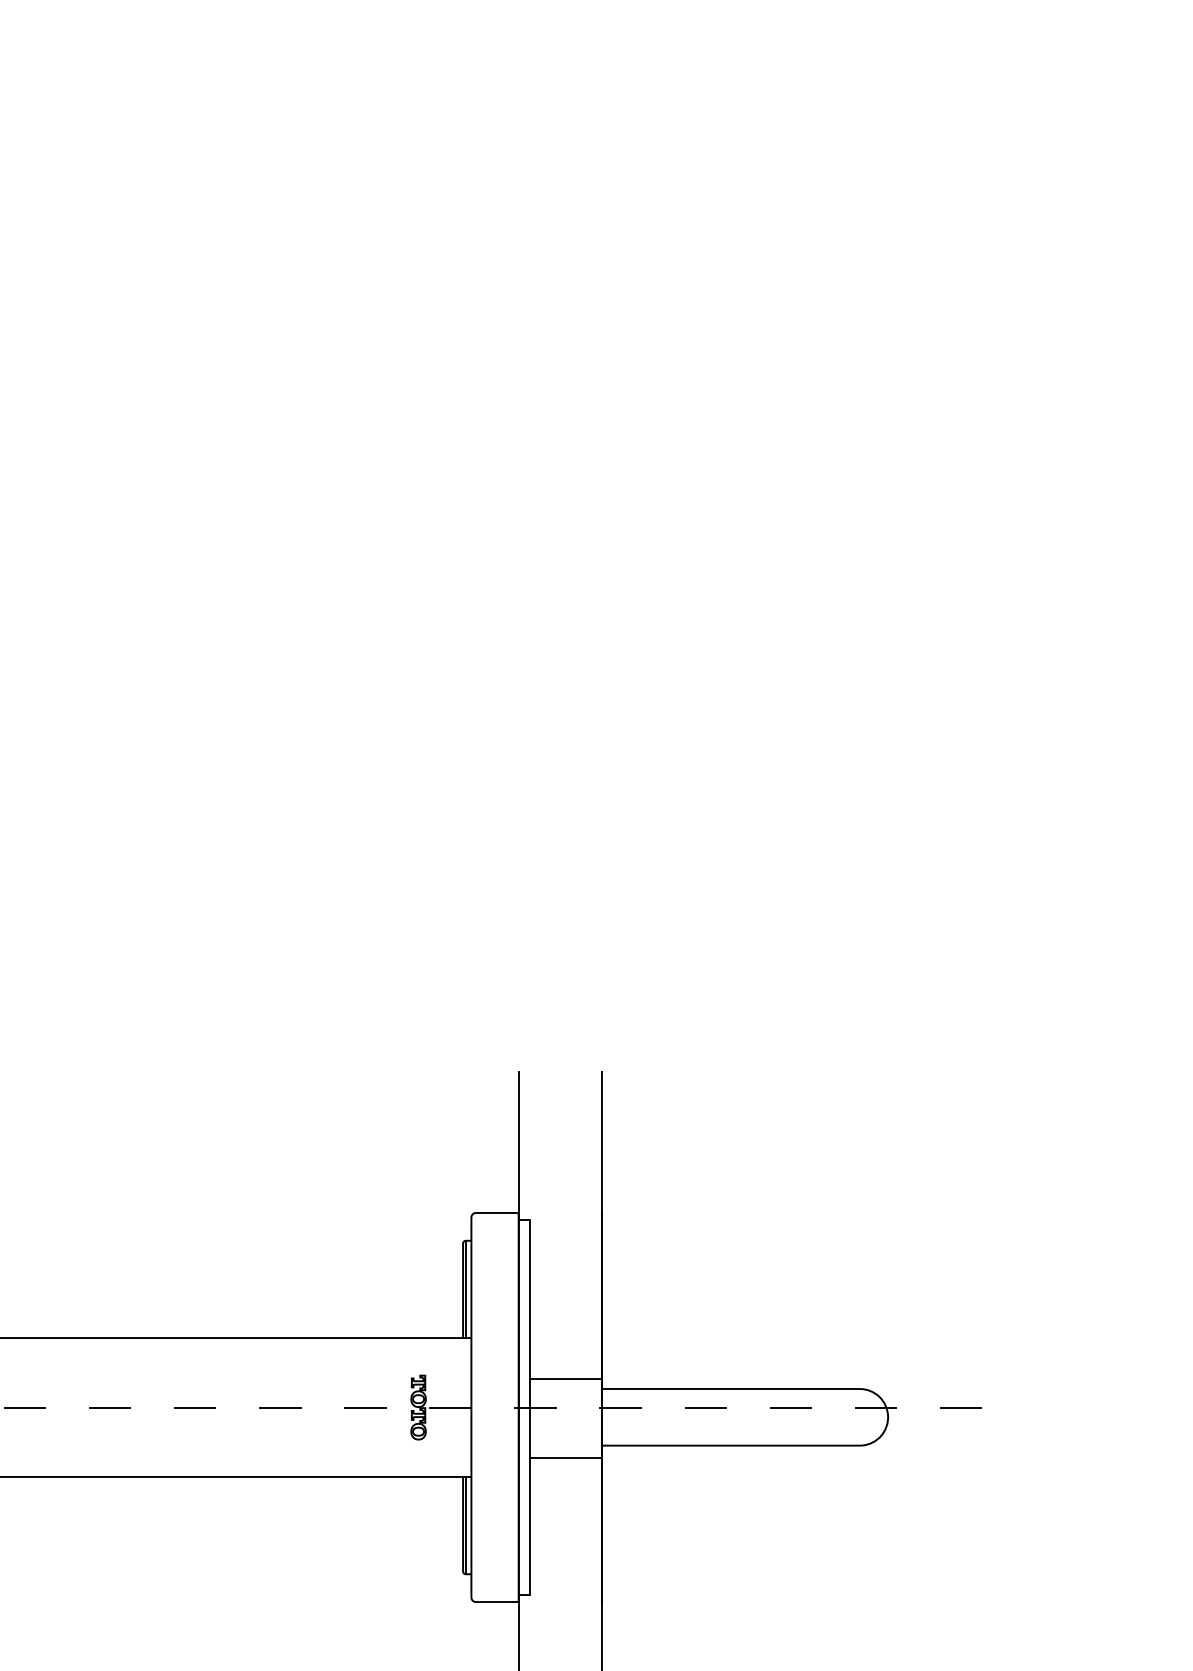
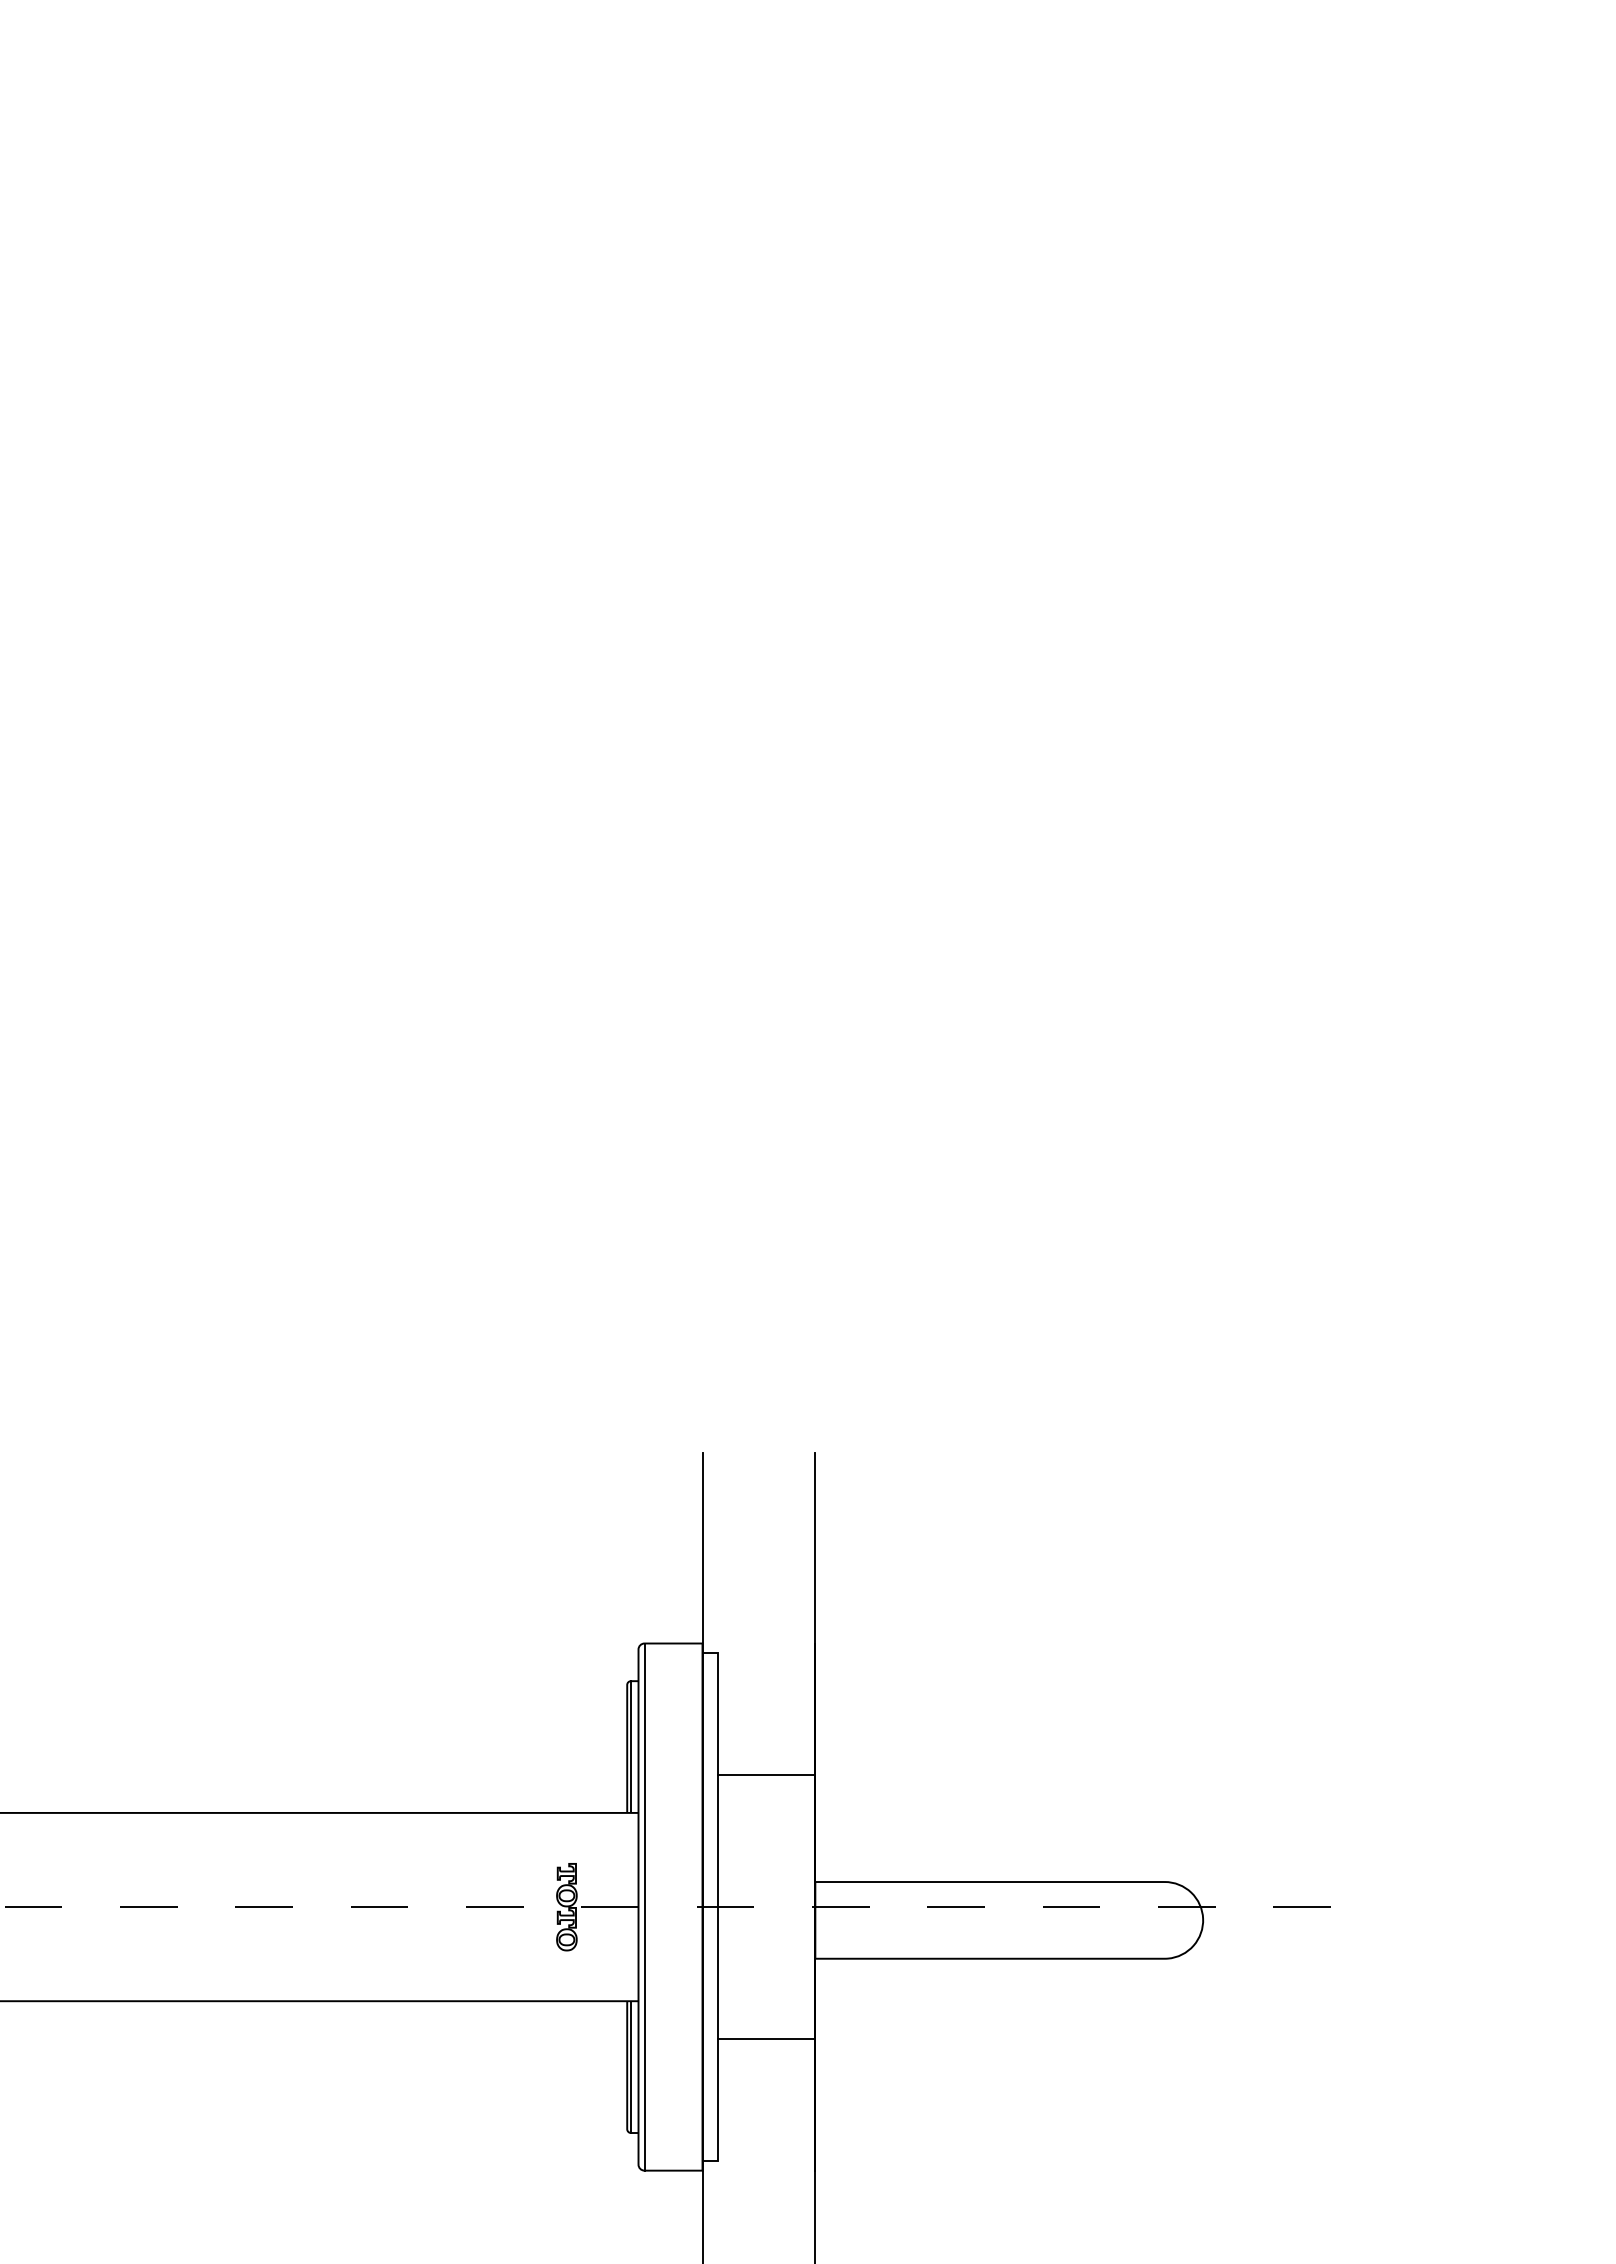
line: (565, 1379) -> (766, 1775), moved
line: (475, 1407) -> (644, 1906), added
line: (565, 1458) -> (766, 2038), moved

